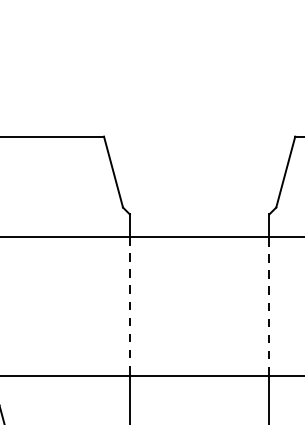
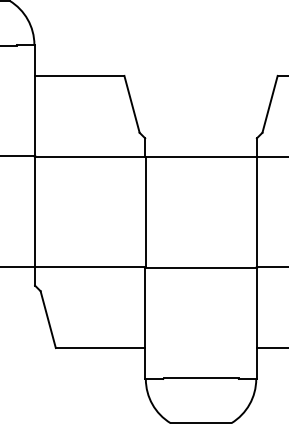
line: (268, 305) -> (256, 211), dashed -> solid
line: (130, 307) -> (145, 212), dashed -> solid

